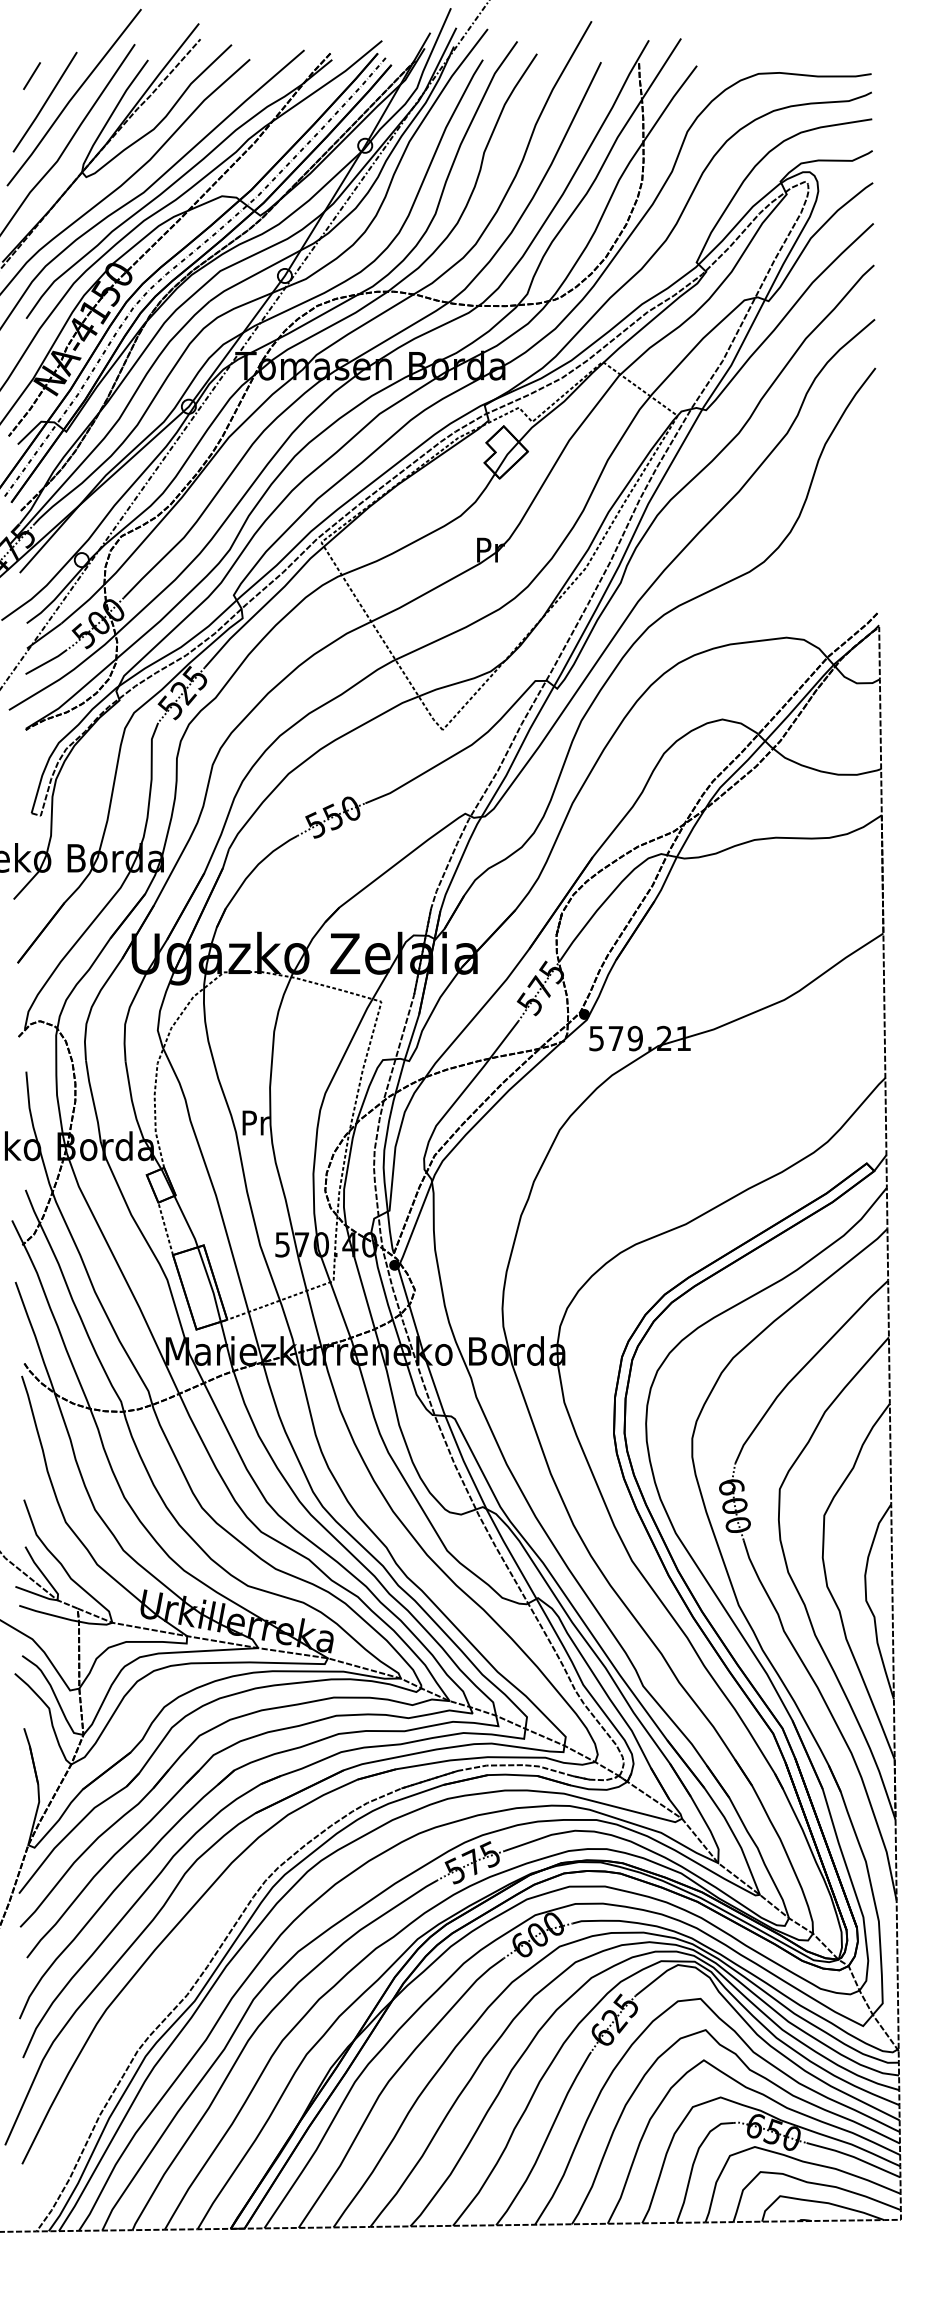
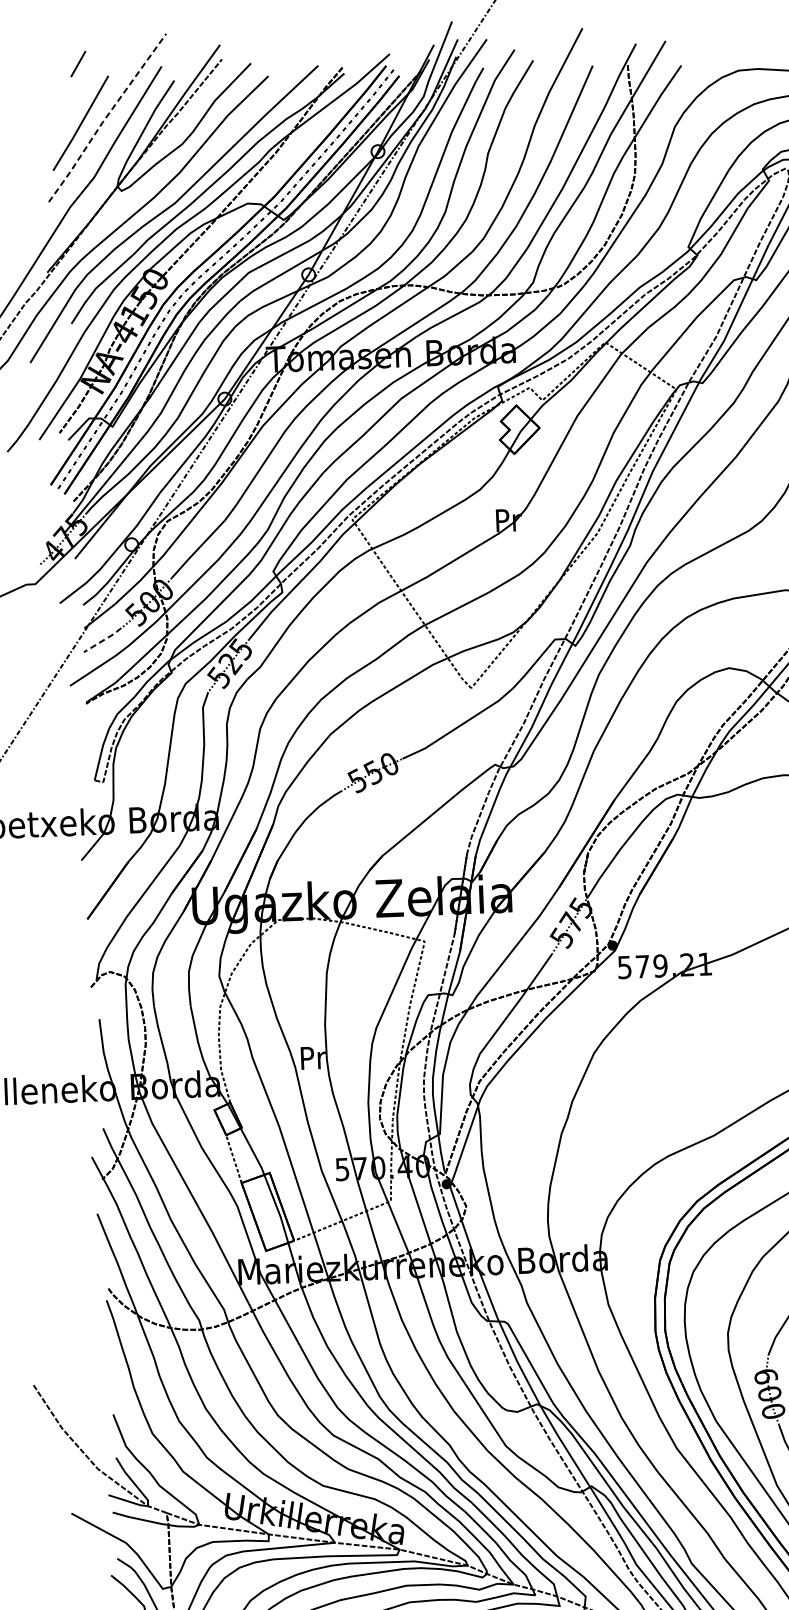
line: (31, 75) -> (77, 63), moved
line: (72, 97) -> (105, 117), solid -> dashed
line: (47, 662) -> (103, 640), solid -> dashed

